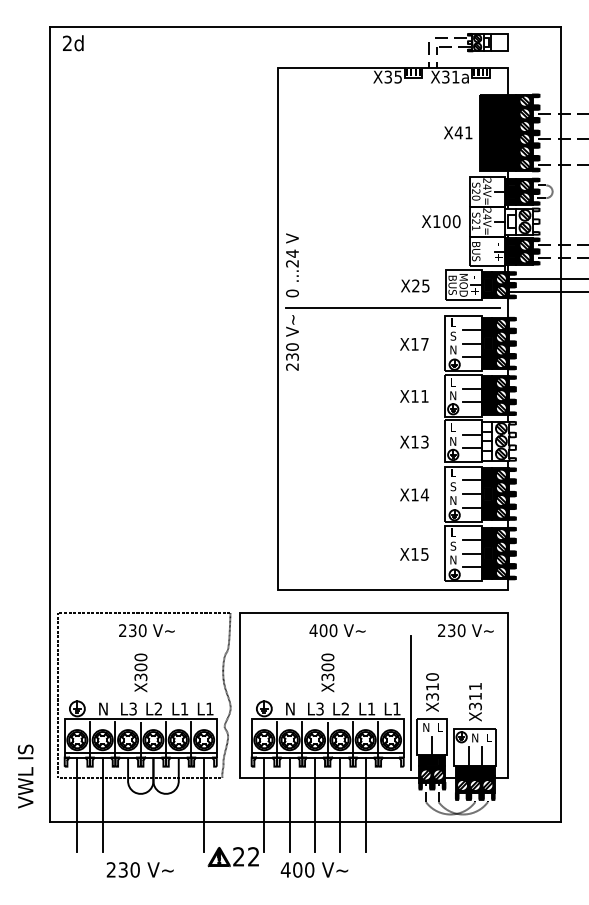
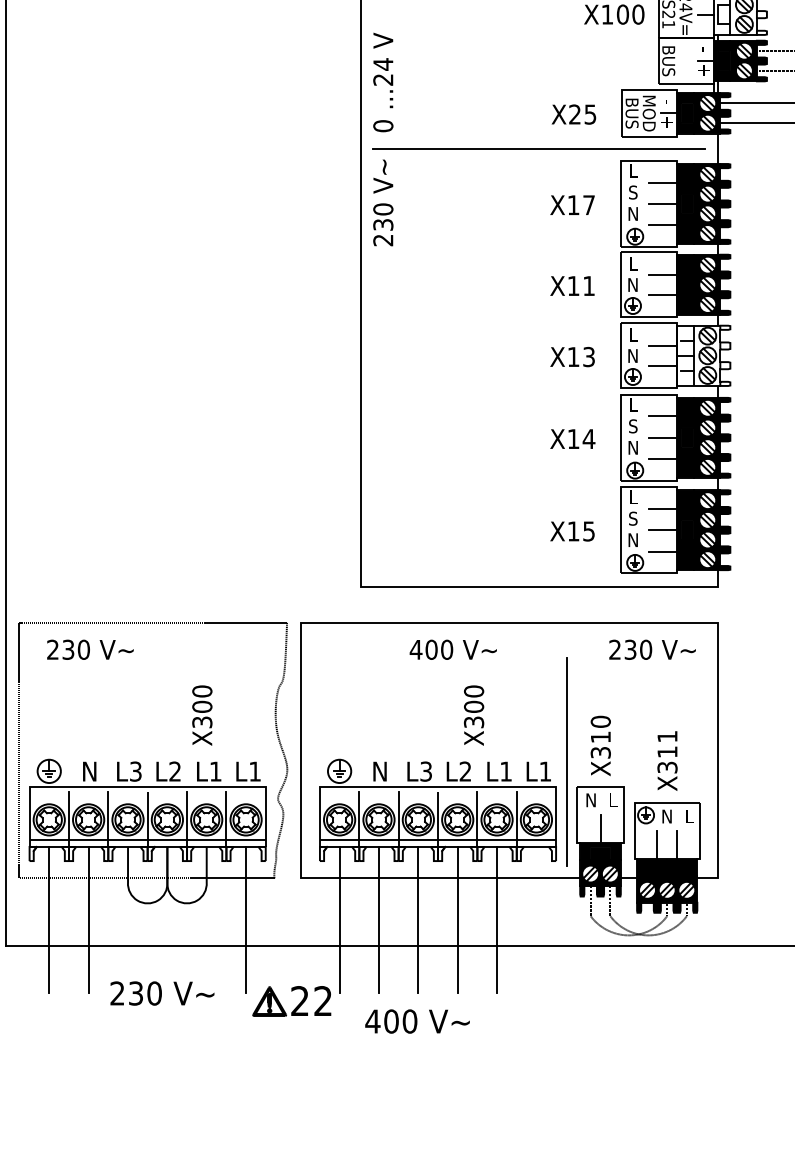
text: (146, 630) -> (89, 649), moved
text: (140, 672) -> (201, 714), moved
text: (327, 672) -> (473, 714), moved
text: (139, 869) -> (161, 992), moved

